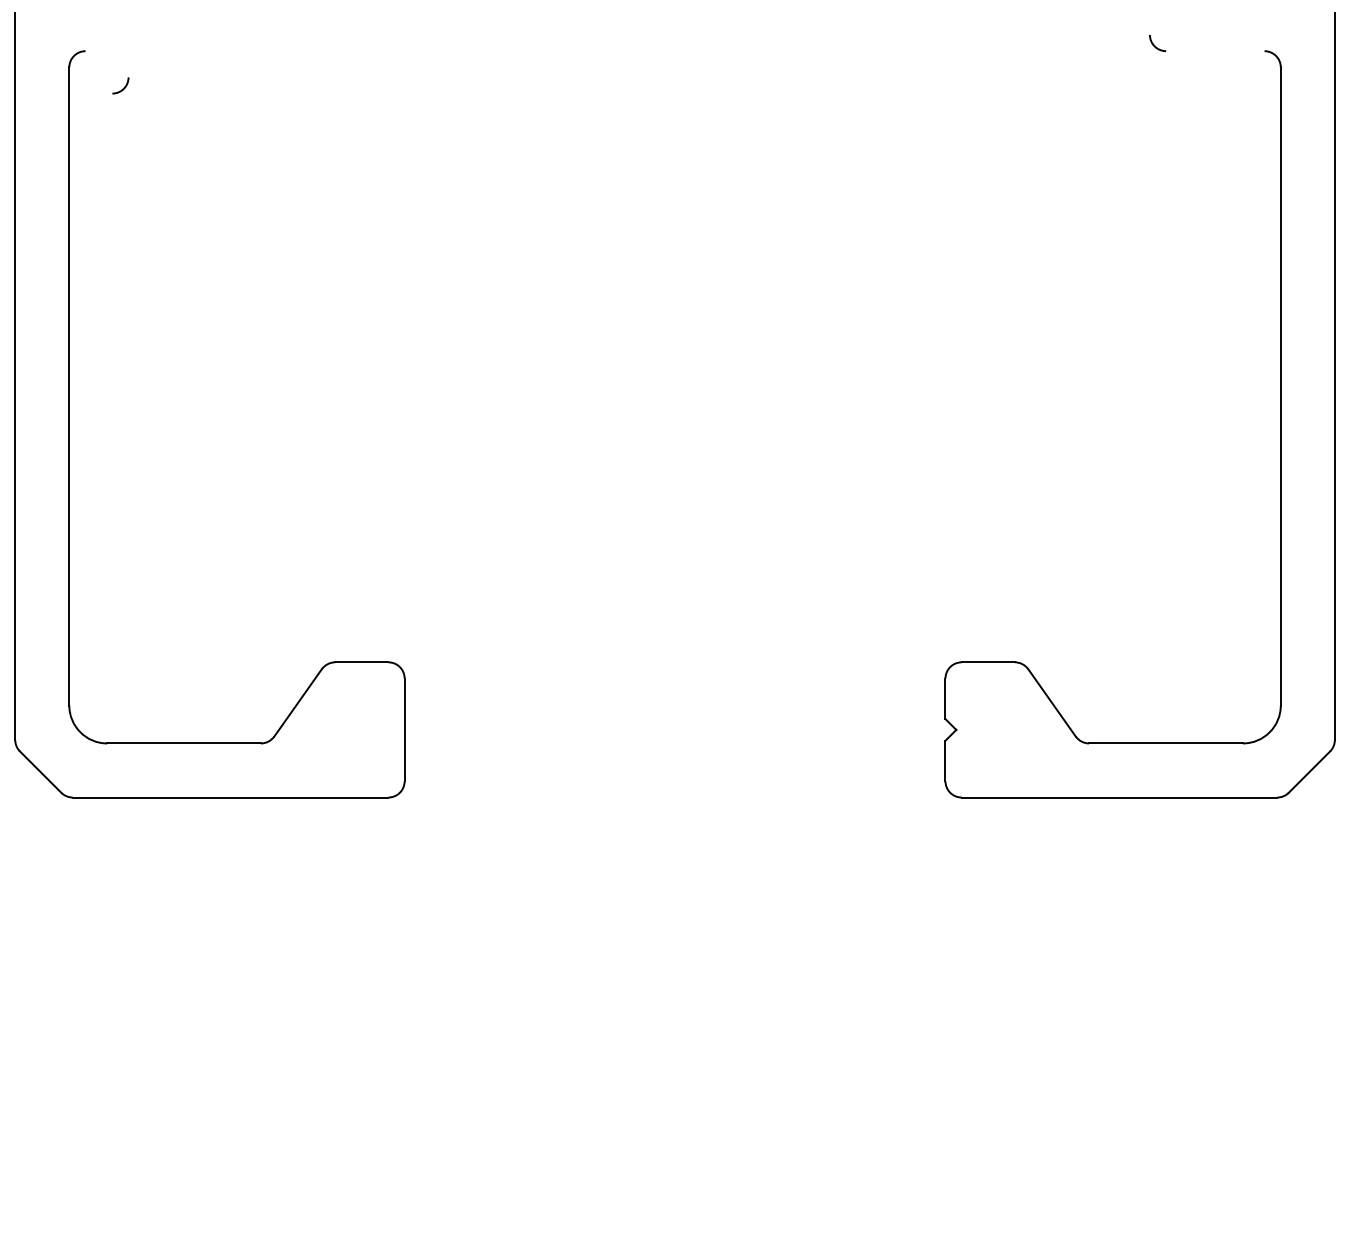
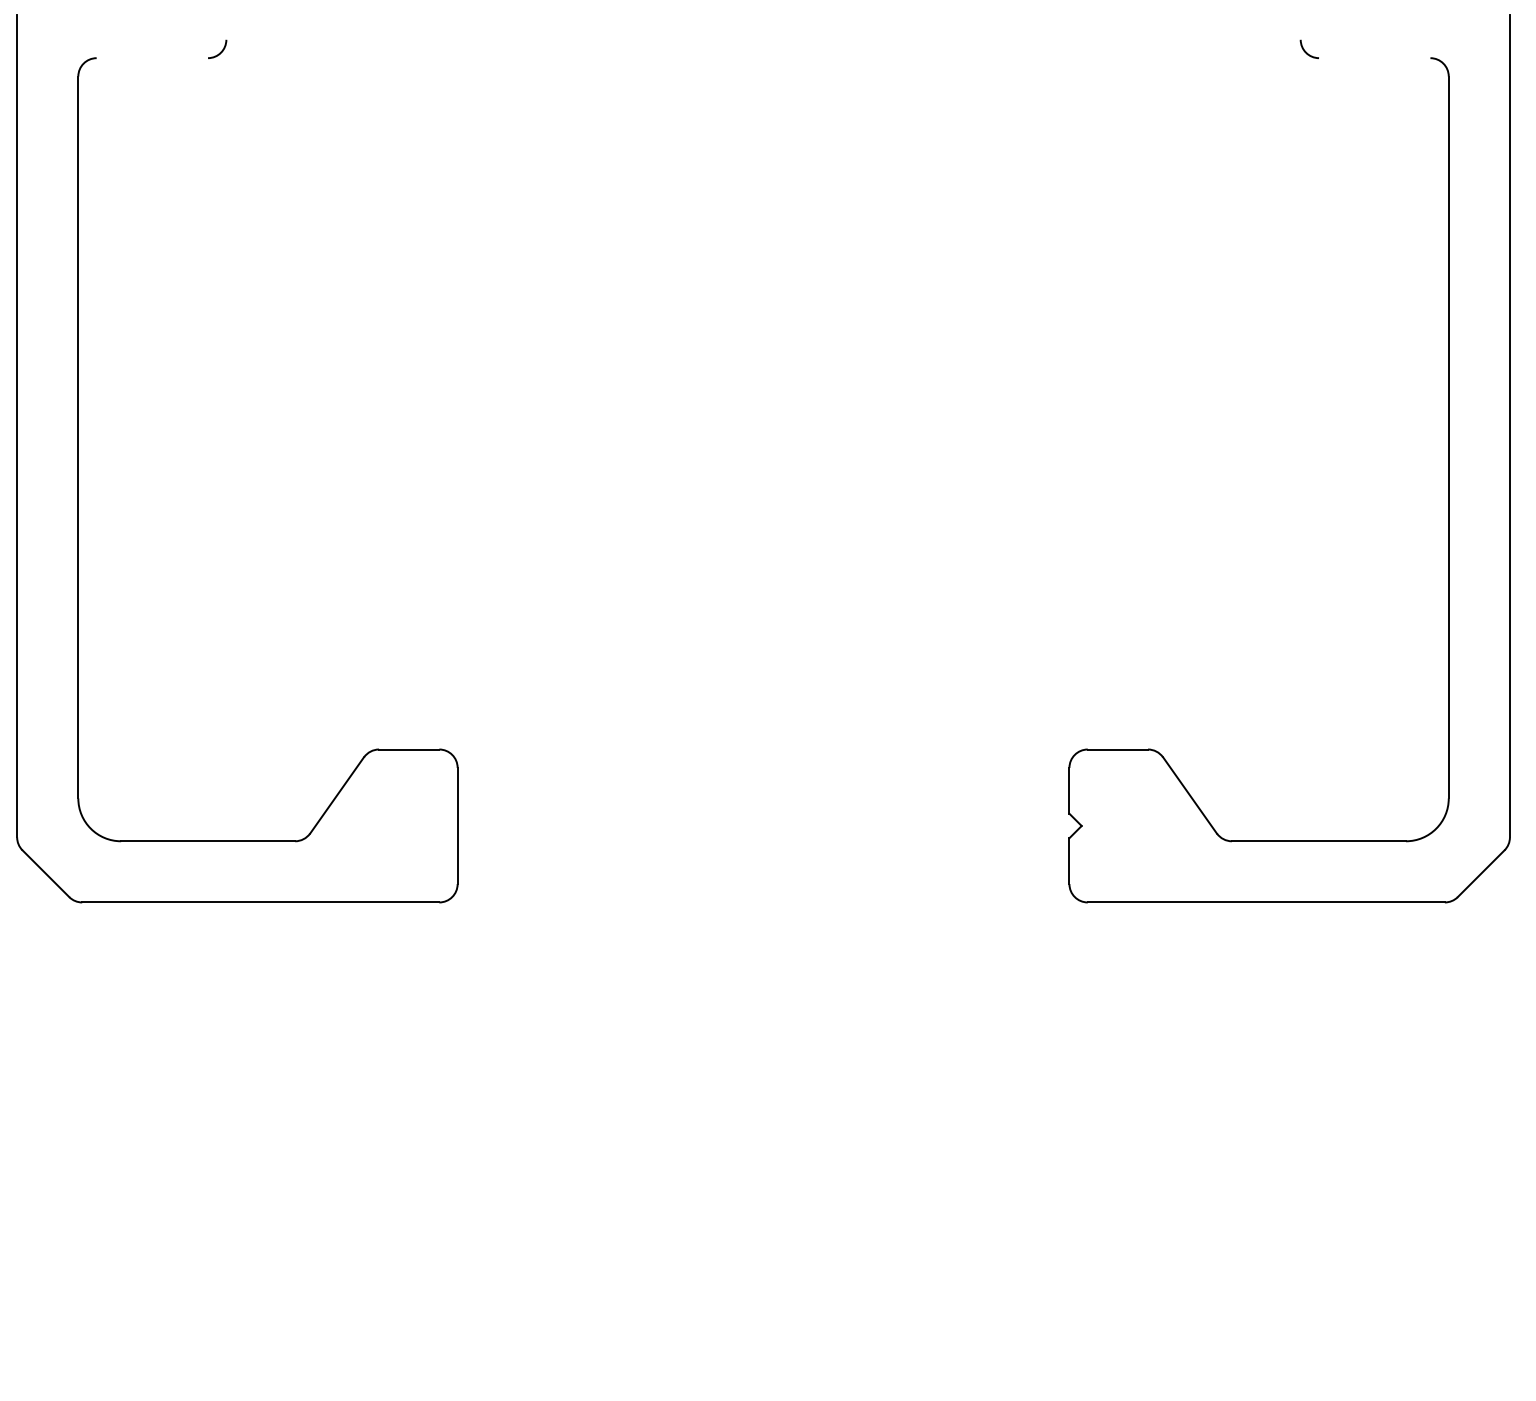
arc: (123, 87) -> (220, 51), moved

